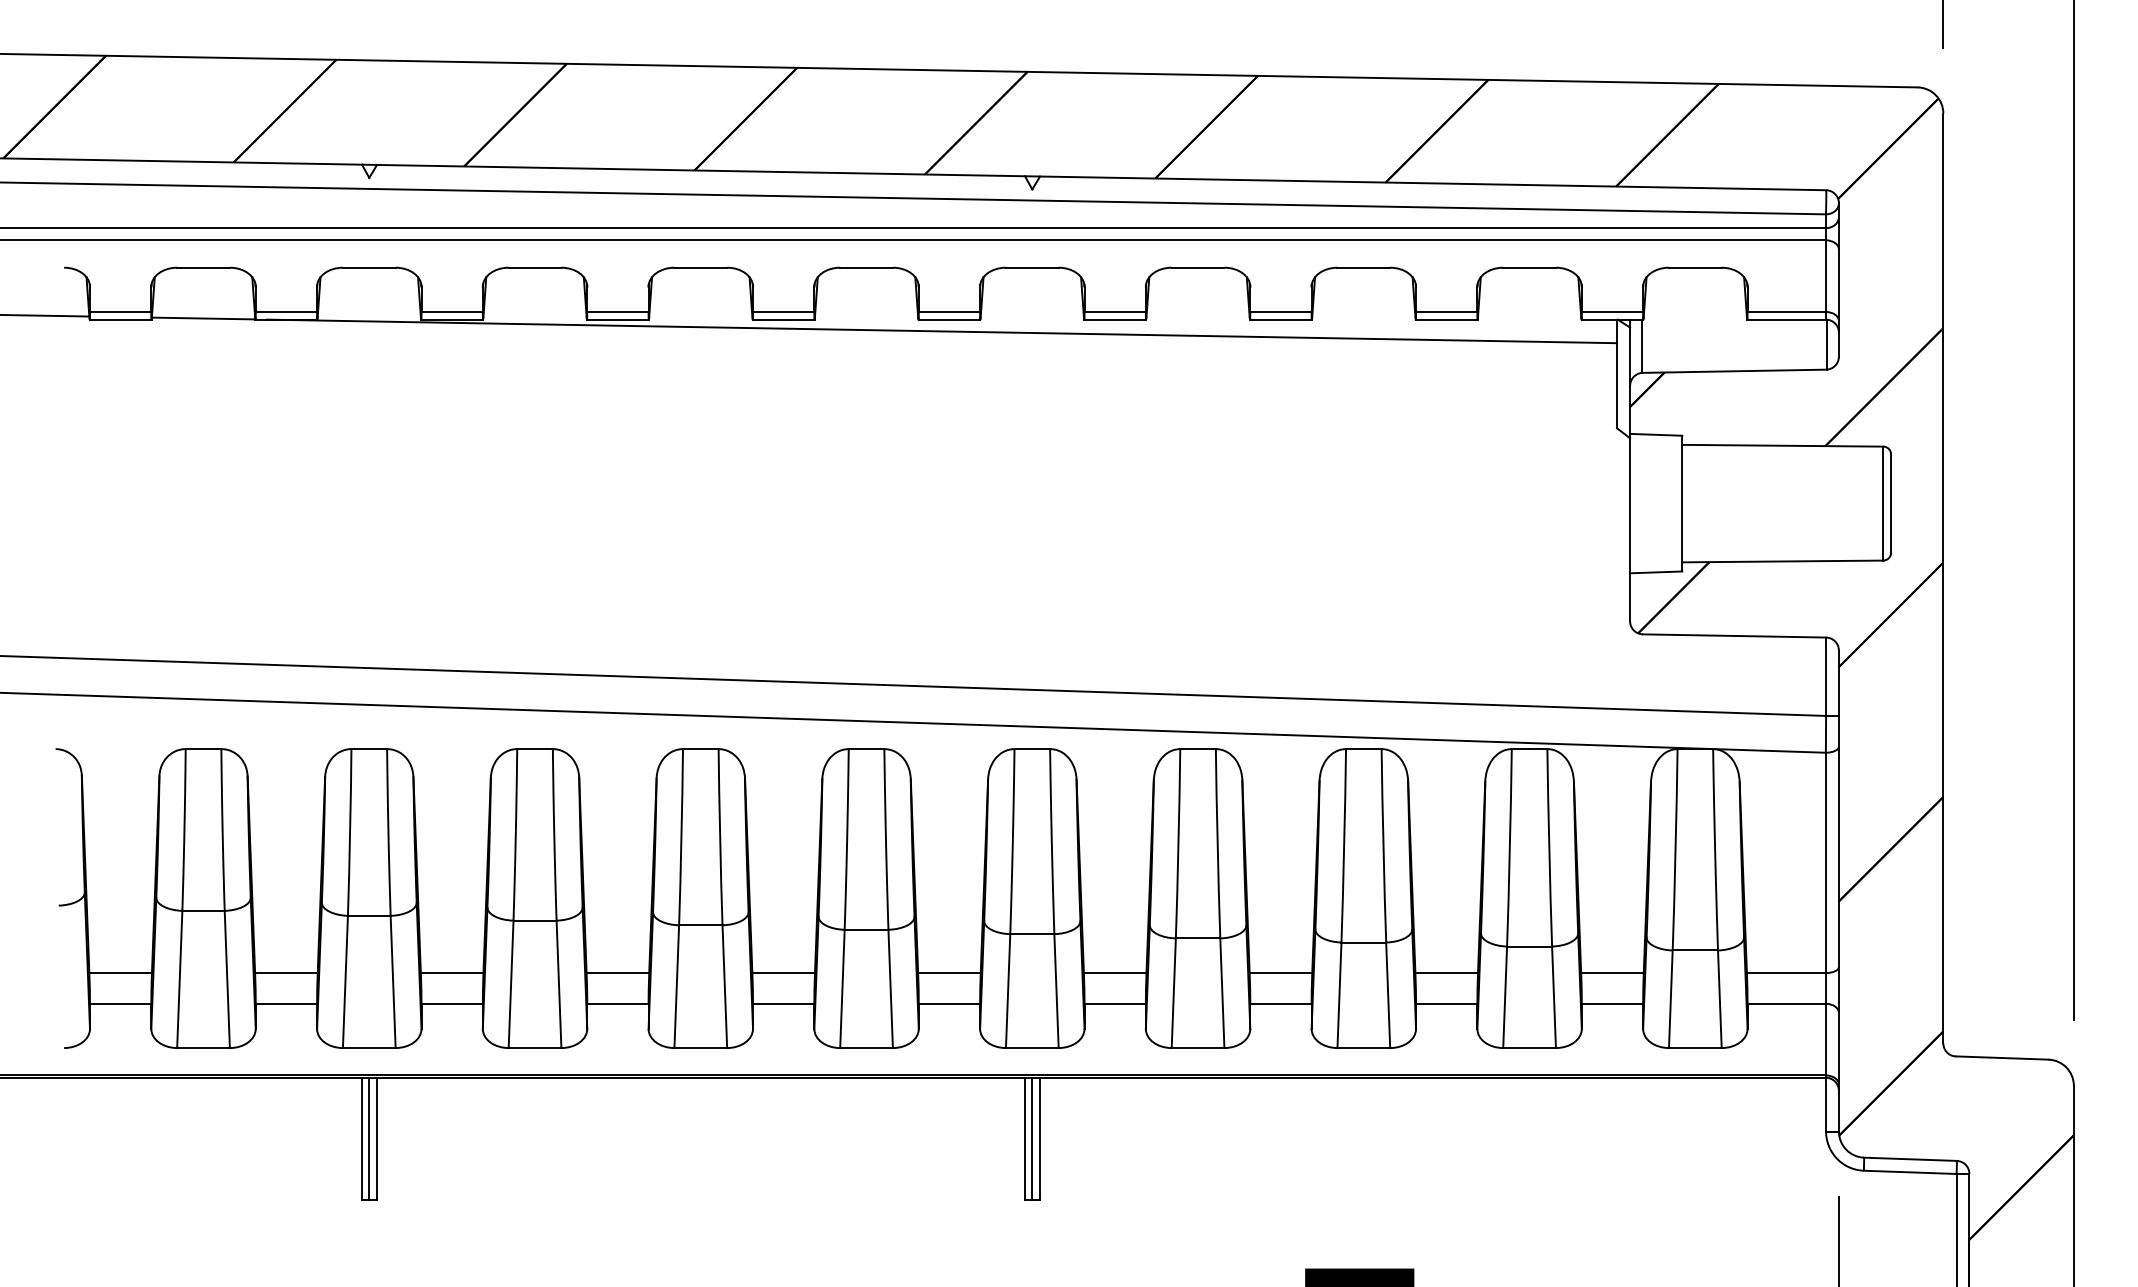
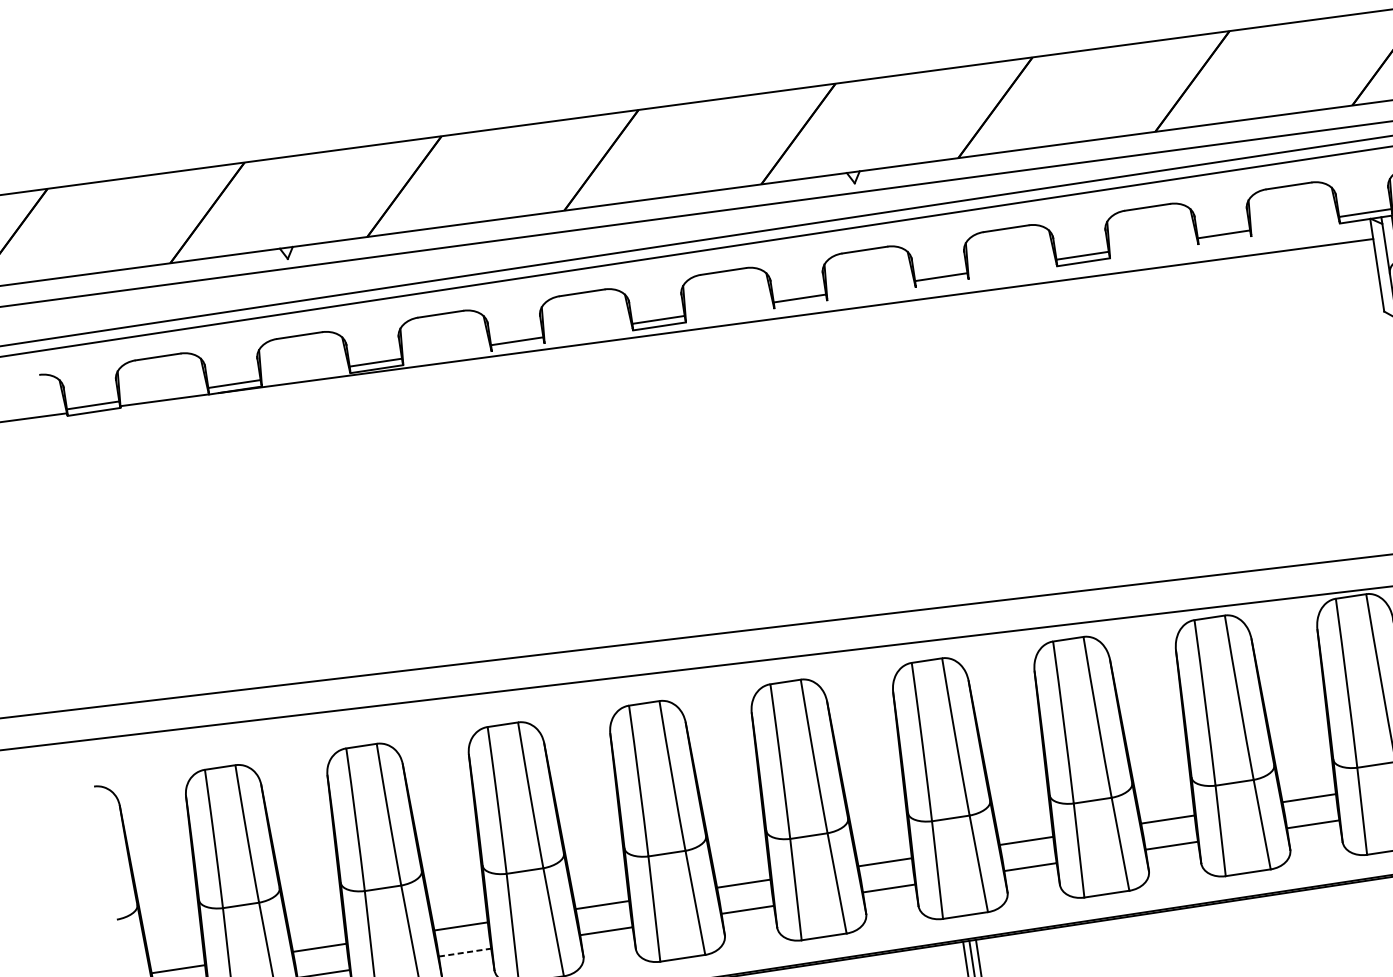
line: (617, 319) -> (517, 347), removed
line: (949, 319) -> (800, 304), removed
line: (1115, 319) -> (942, 283), removed
line: (1446, 319) -> (1224, 240), removed
line: (452, 1003) -> (465, 952), solid -> dashed

